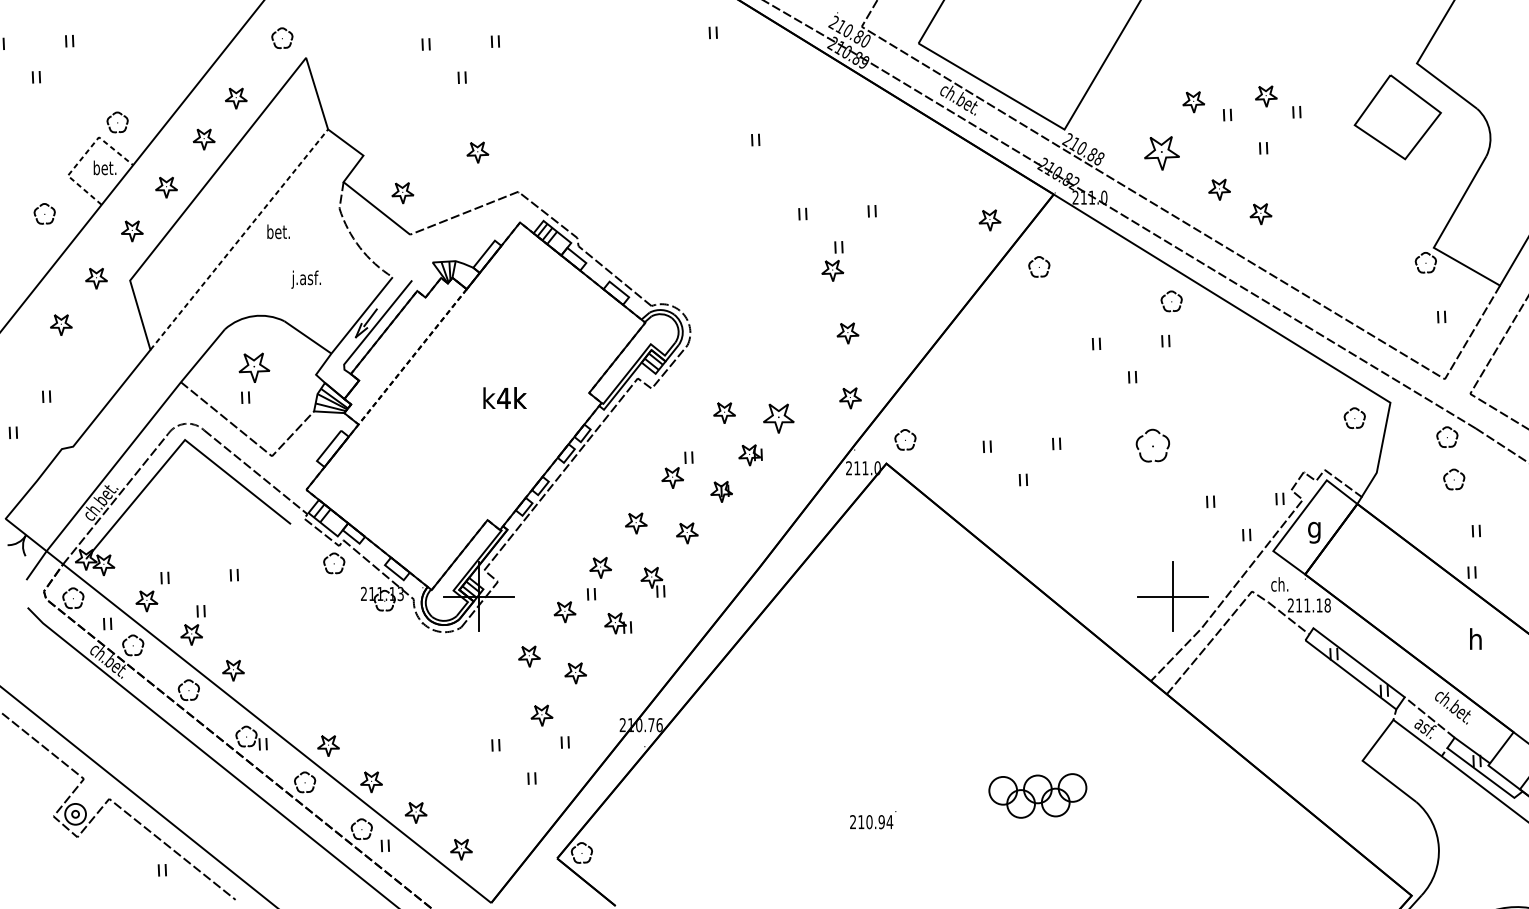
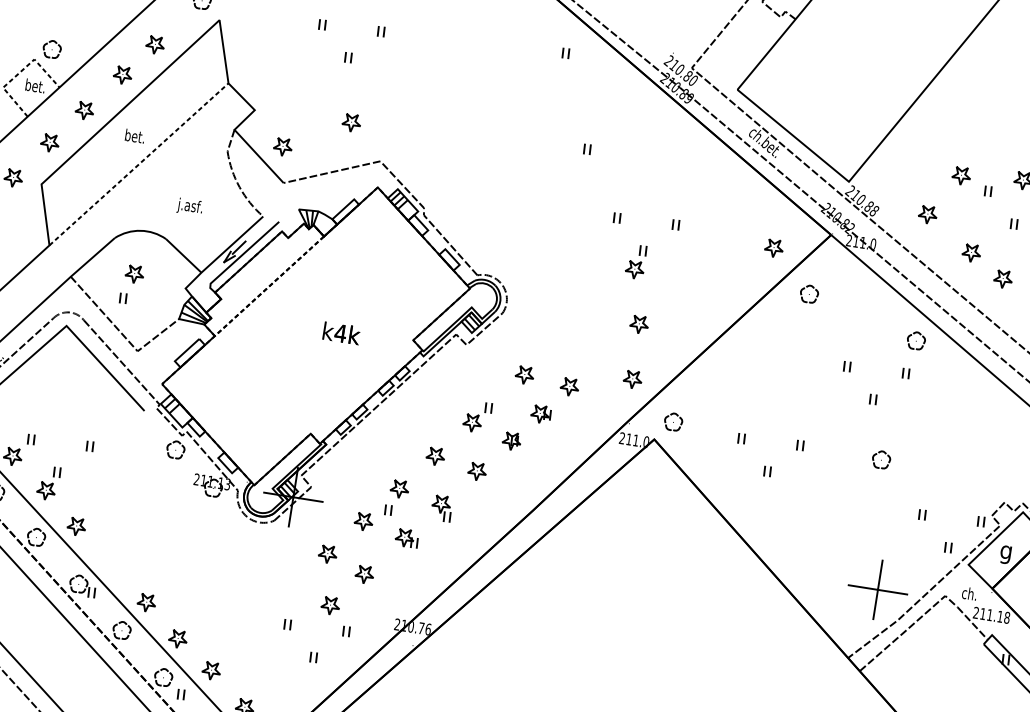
part: (1161, 153) -> (927, 214), size x0.62
text: (278, 231) -> (135, 135), moved
part: (254, 367) -> (134, 274), size x0.71
part: (778, 418) -> (569, 387), size x0.71
part: (1153, 445) -> (881, 459), size x0.62

